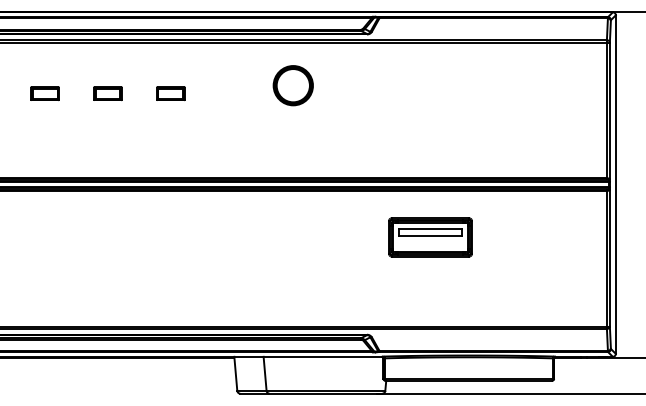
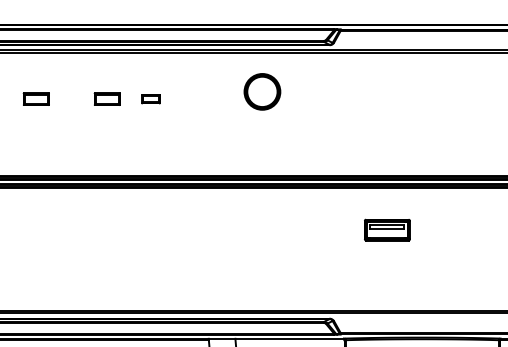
part: (107, 93) -> (106, 99), moved
part: (170, 93) -> (150, 99), size x0.7
part: (430, 237) -> (387, 230), size x0.6

